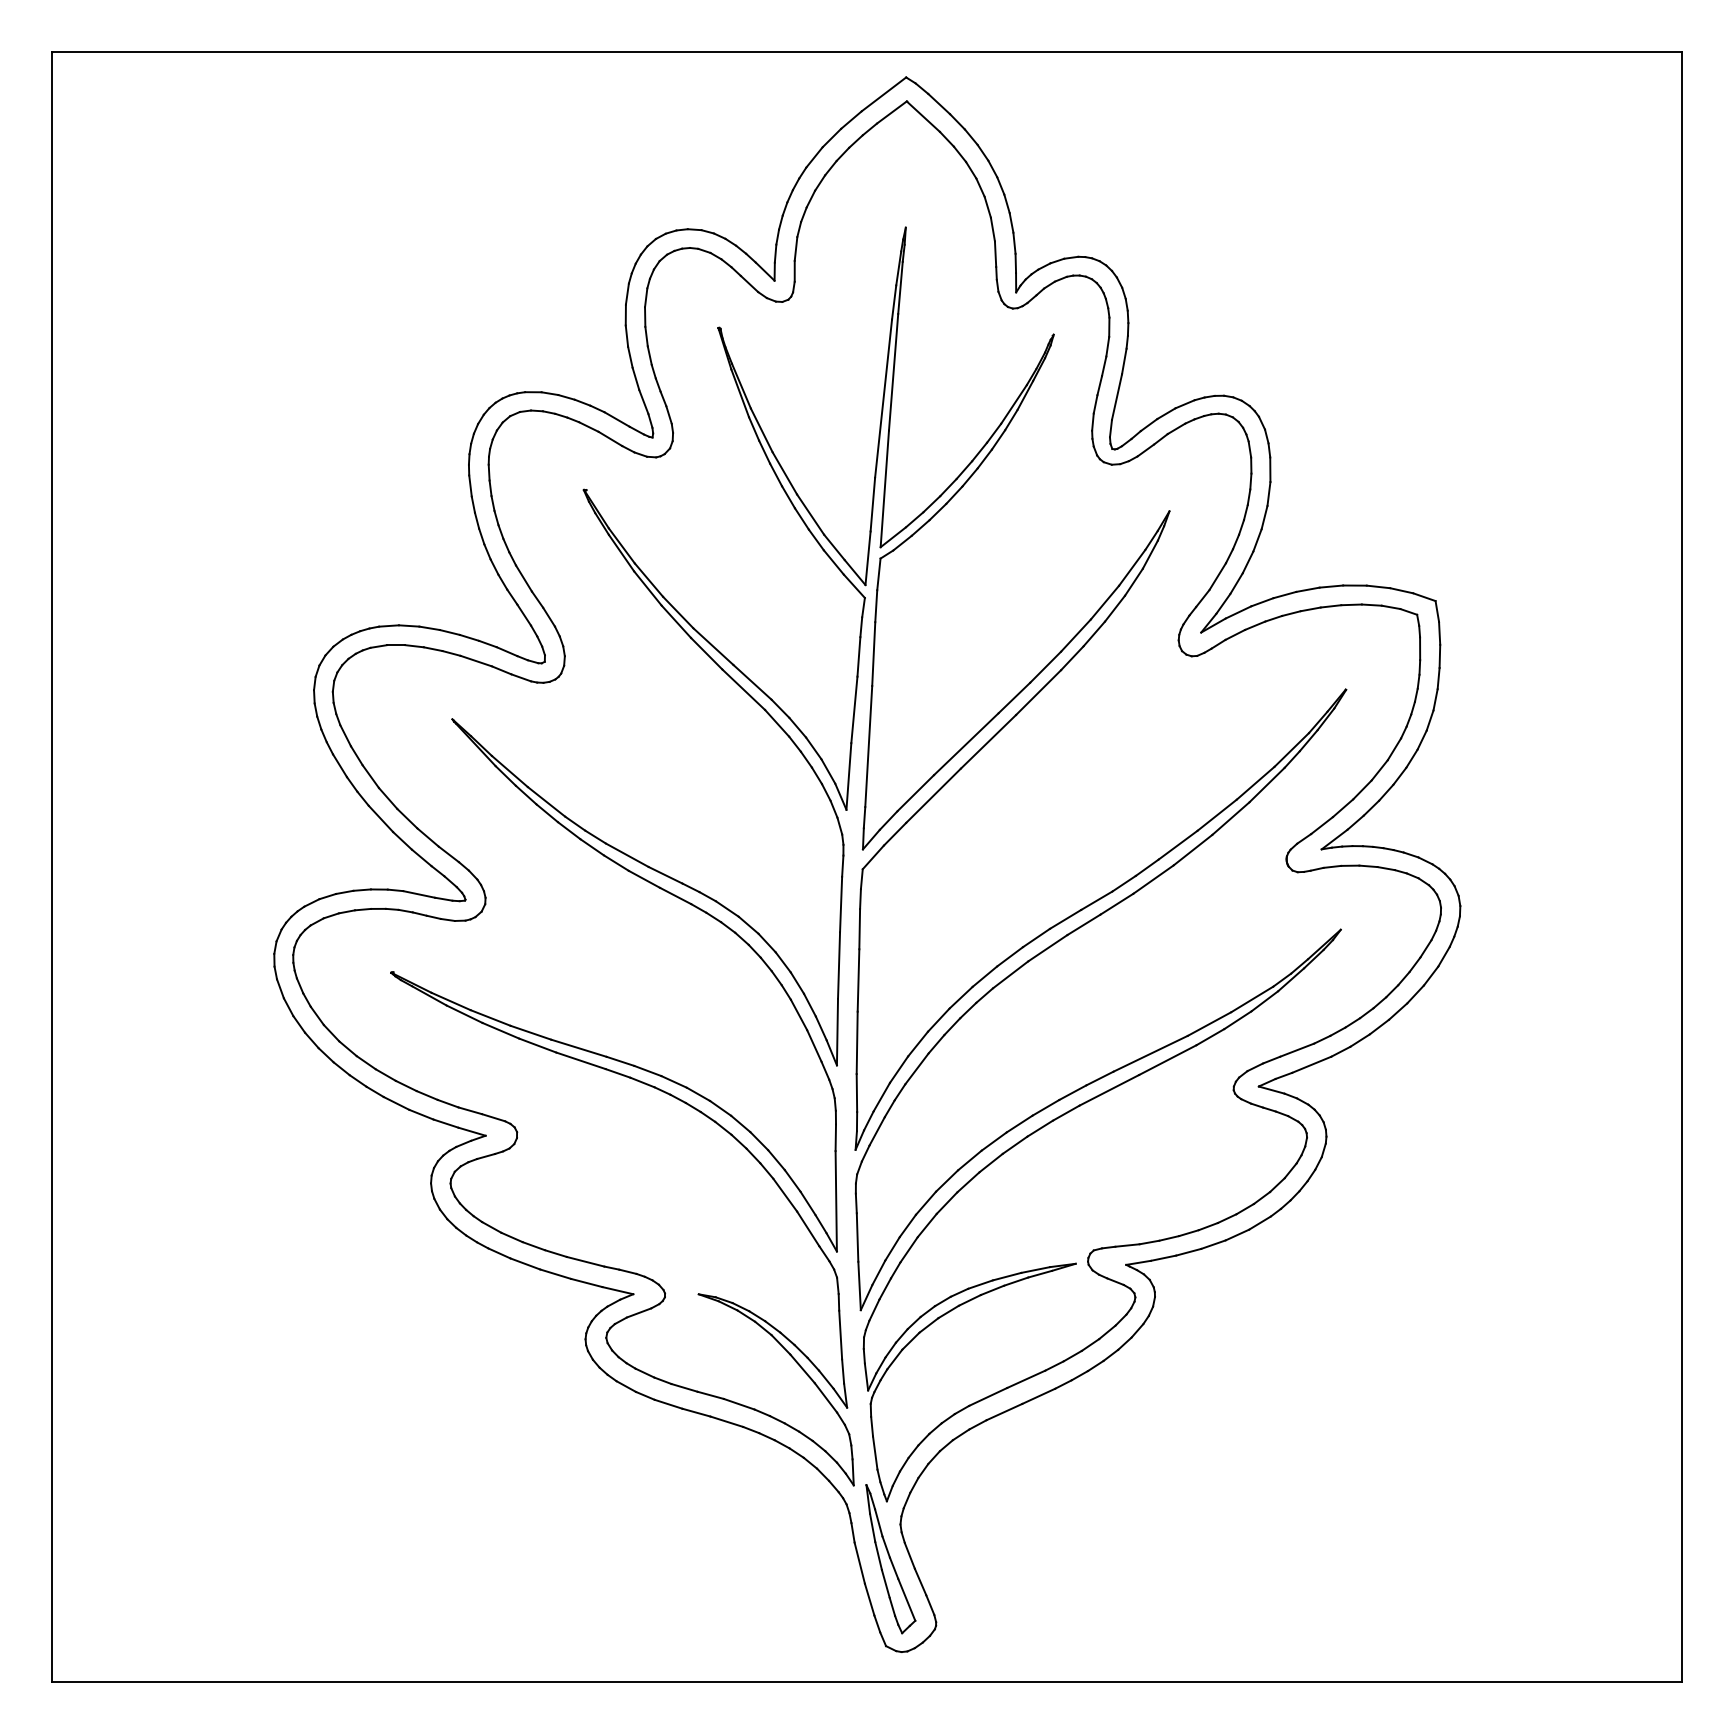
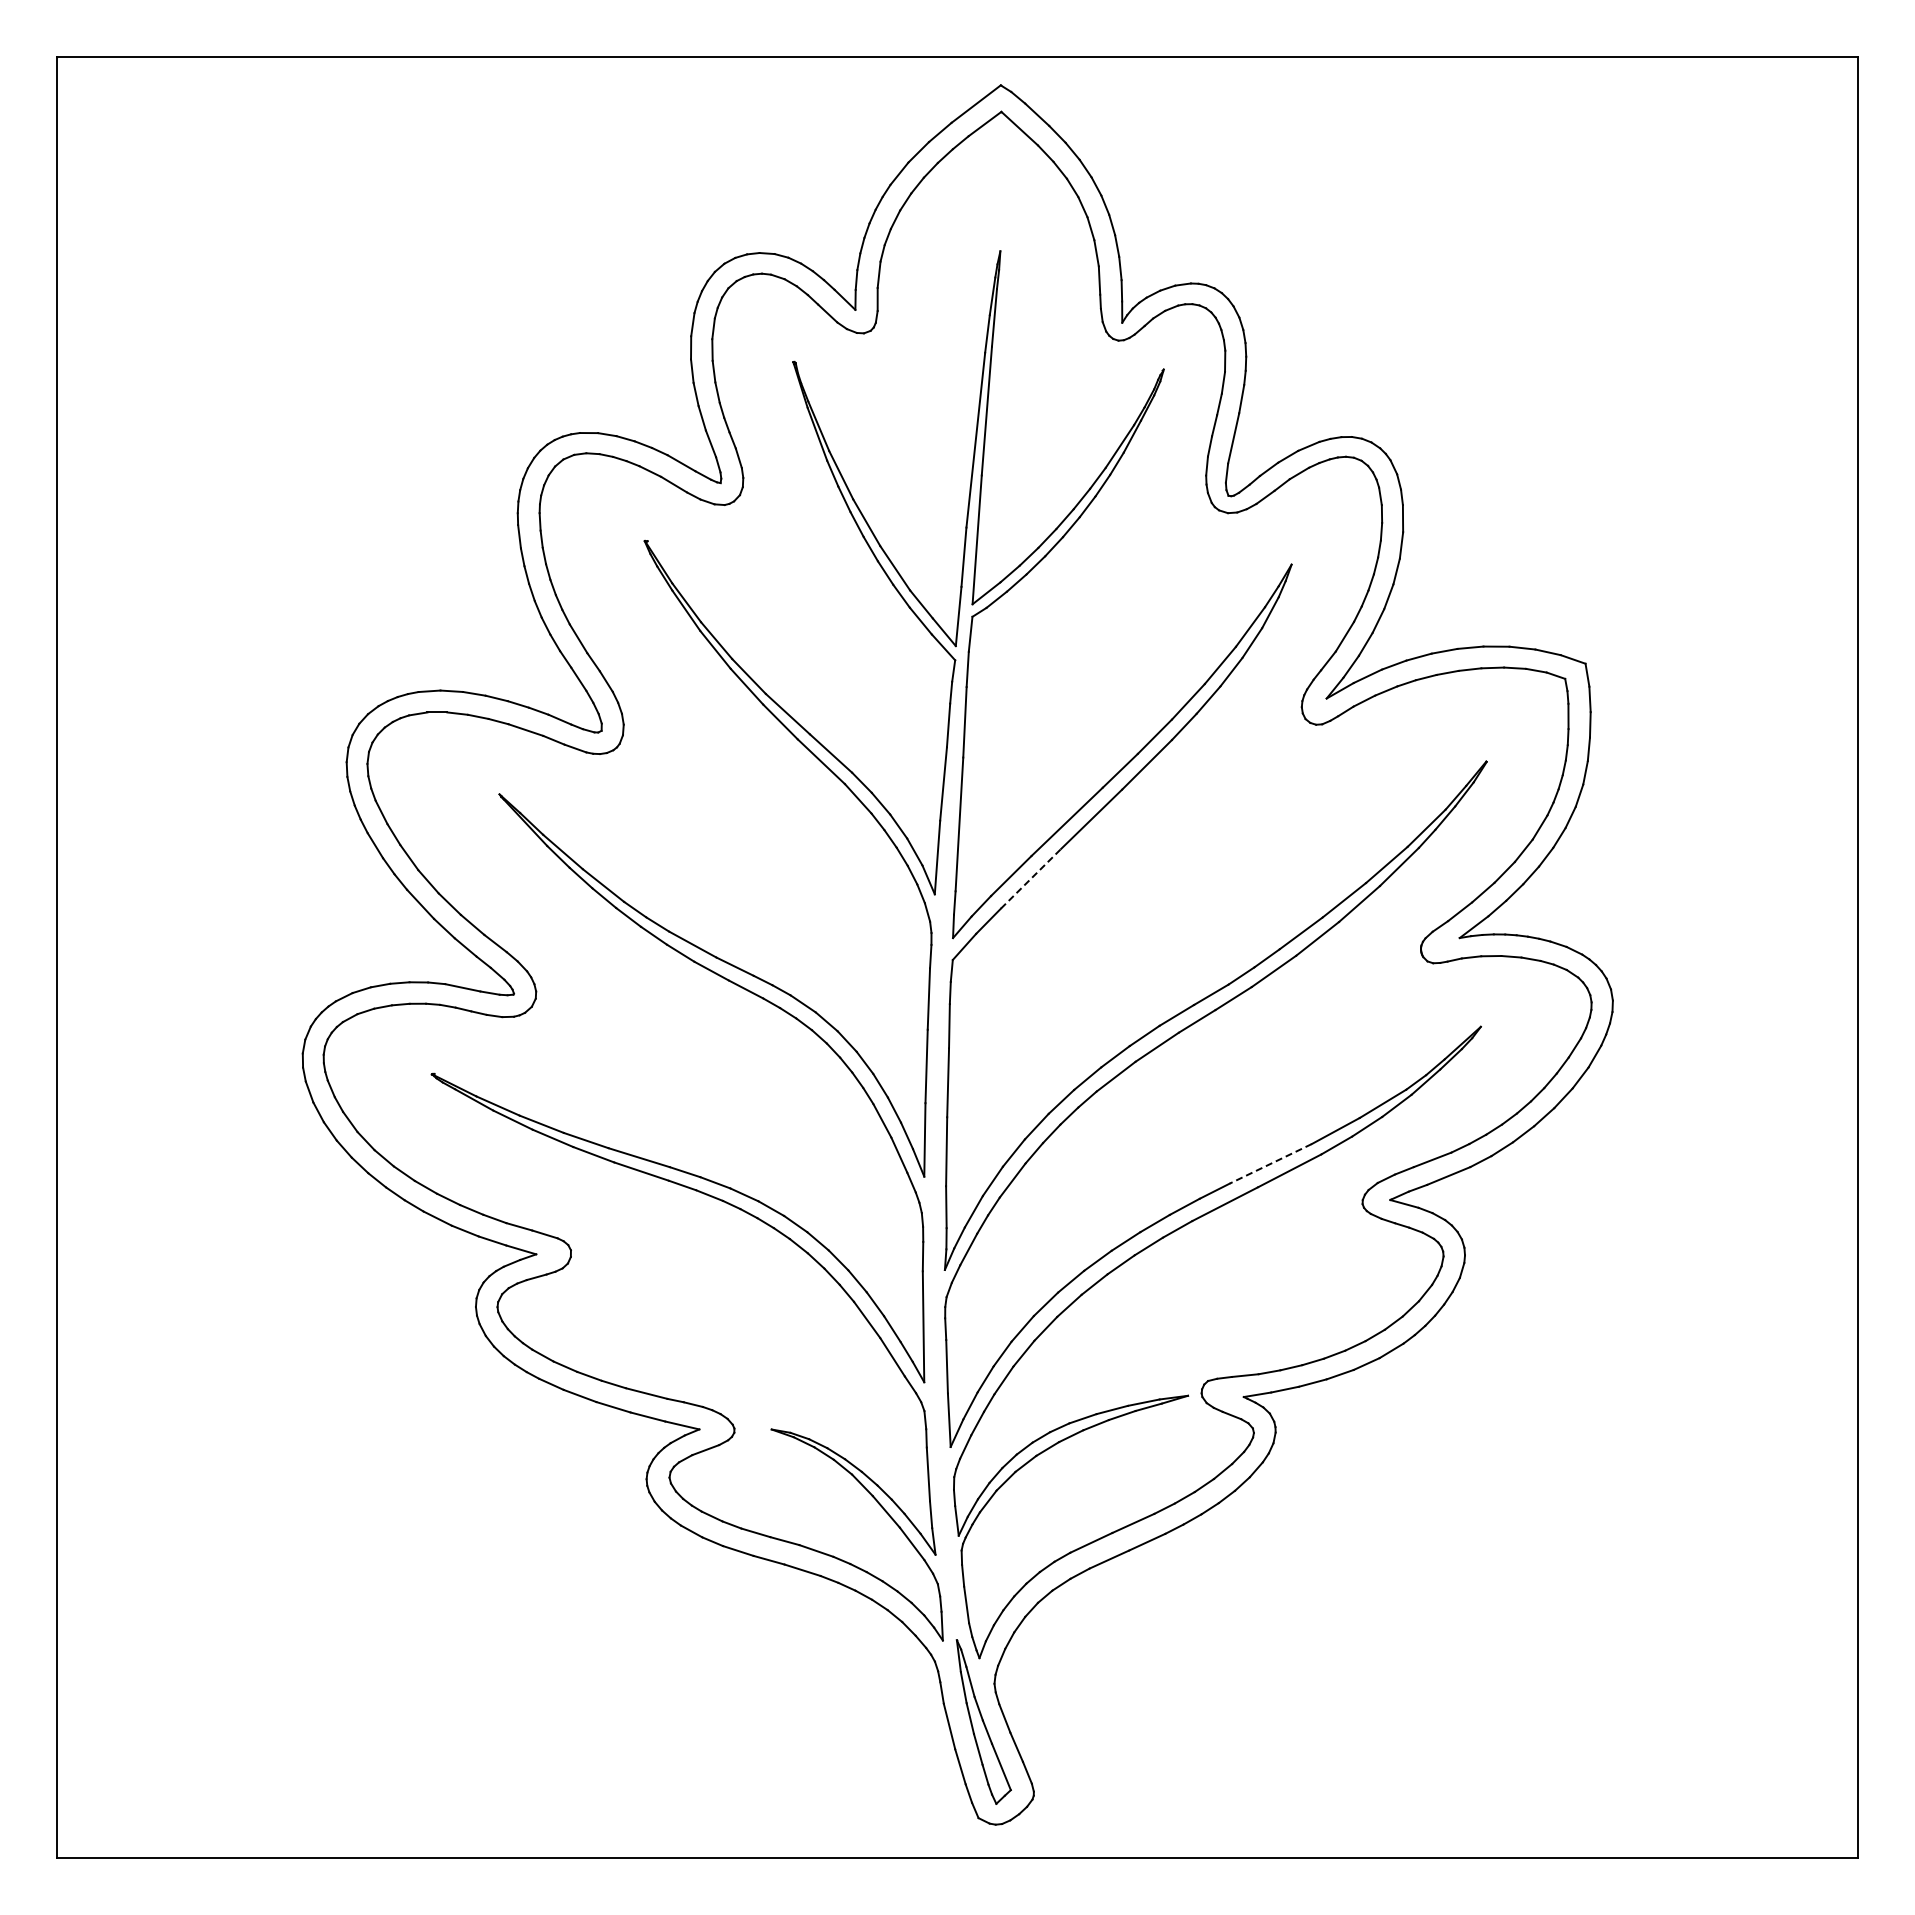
line: (933, 795) -> (1031, 878), solid -> dashed
line: (1150, 1053) -> (1270, 1163), solid -> dashed

